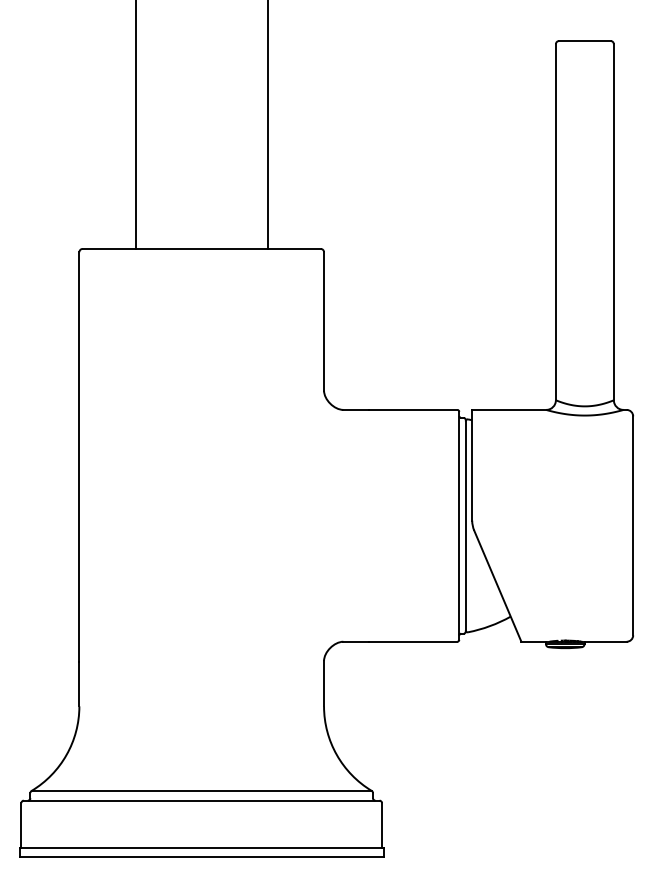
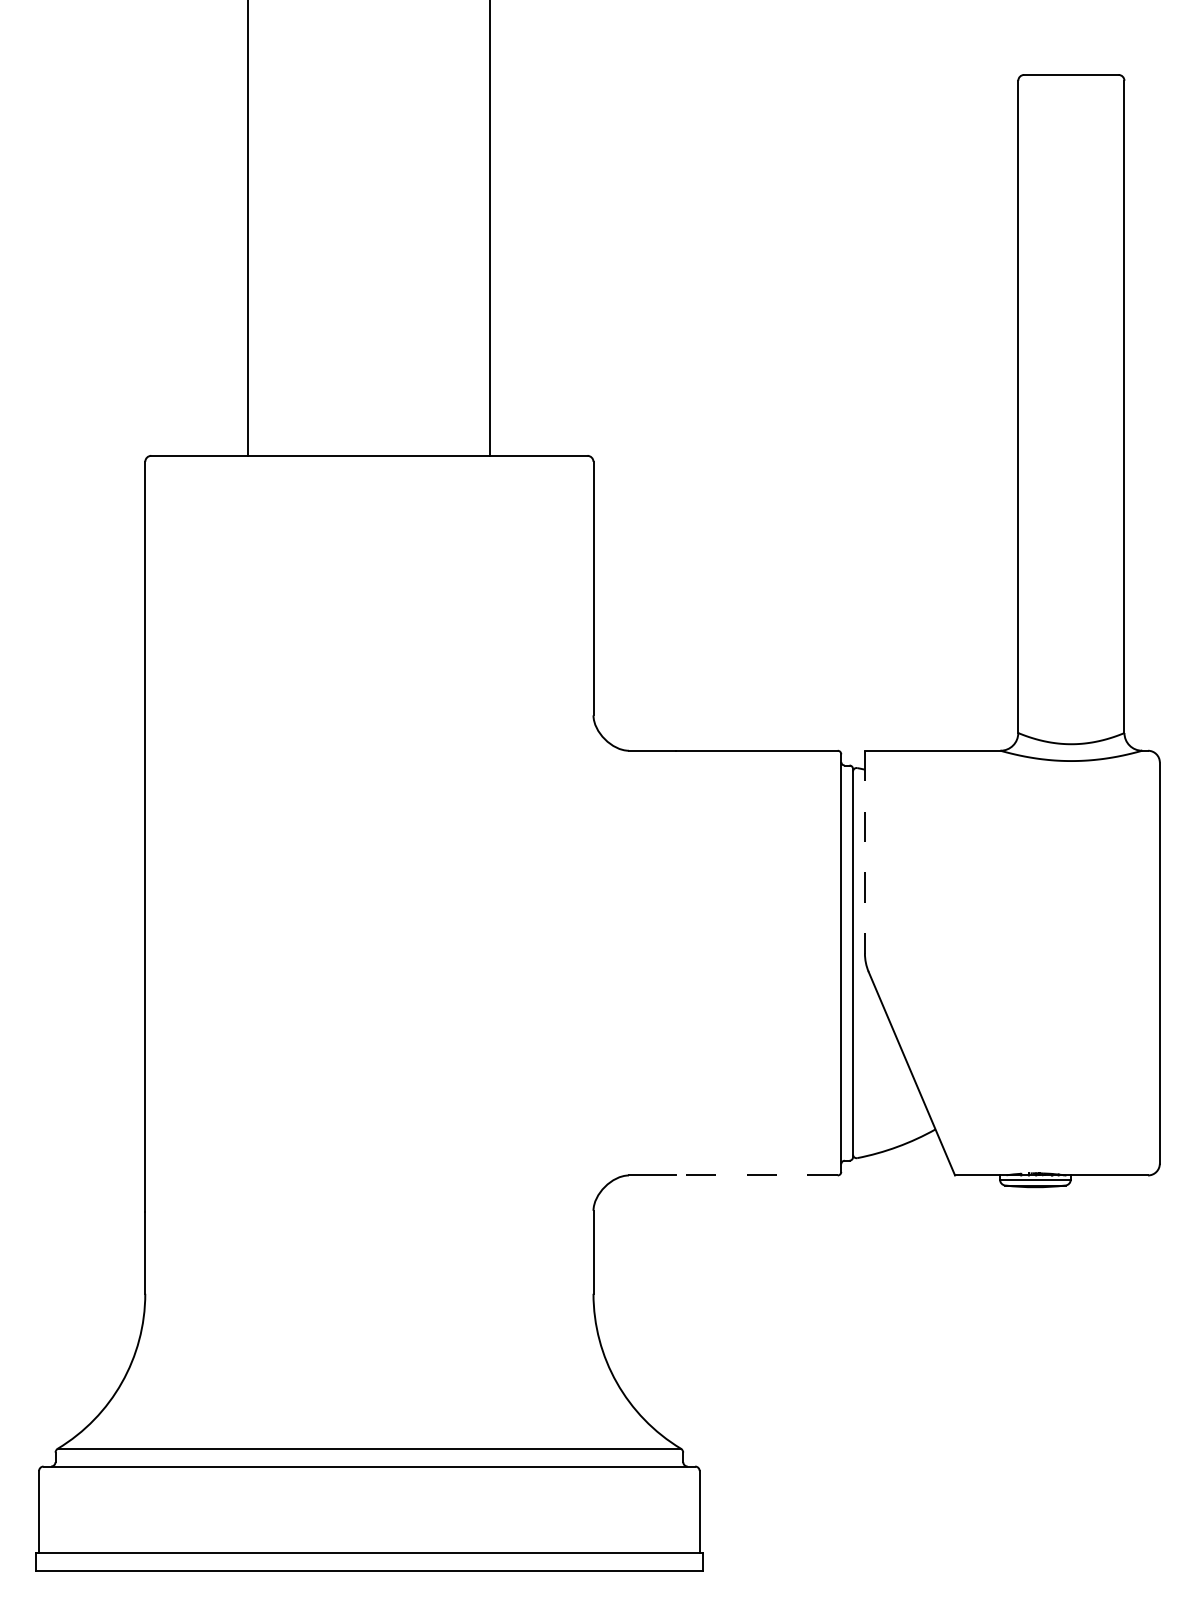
line: (472, 465) -> (865, 852), solid -> dashed
line: (412, 641) -> (755, 1174), solid -> dashed

